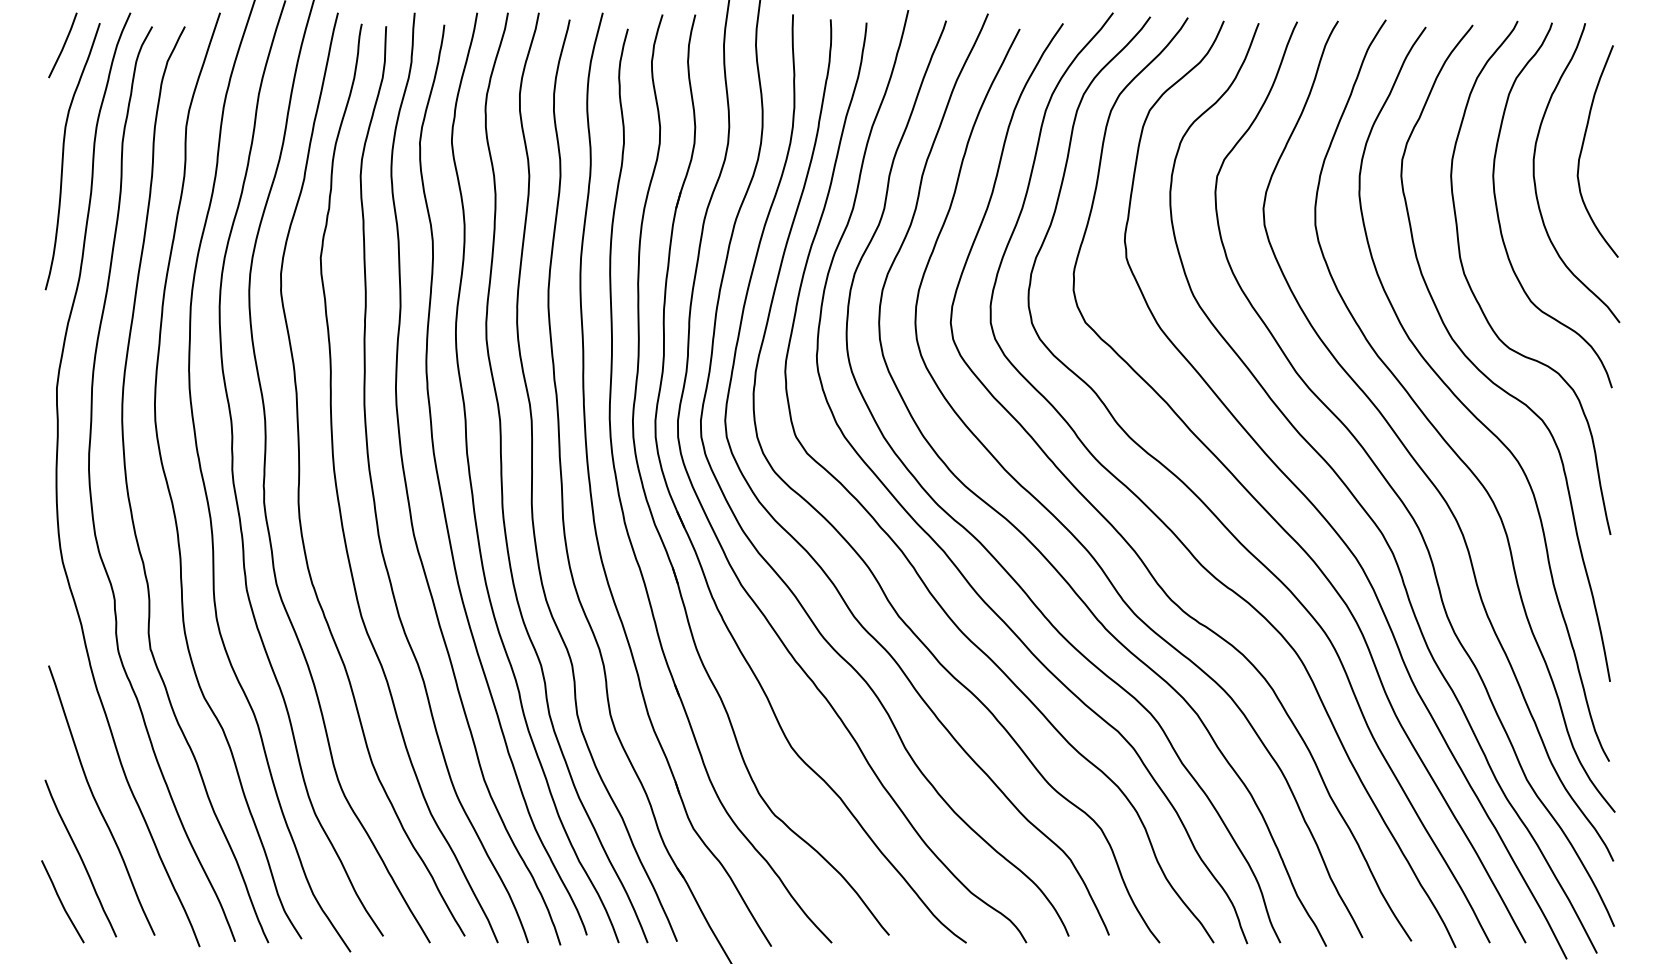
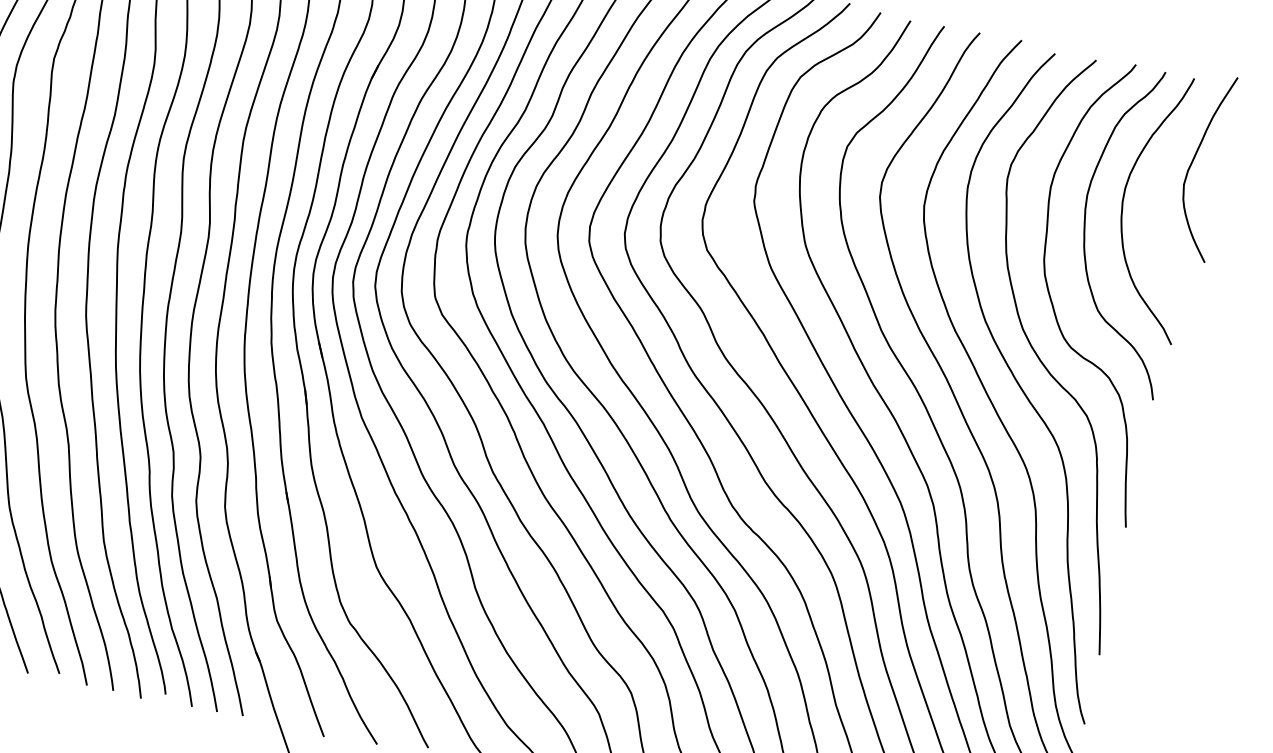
curve: (1583, 146) -> (1194, 160), moved

